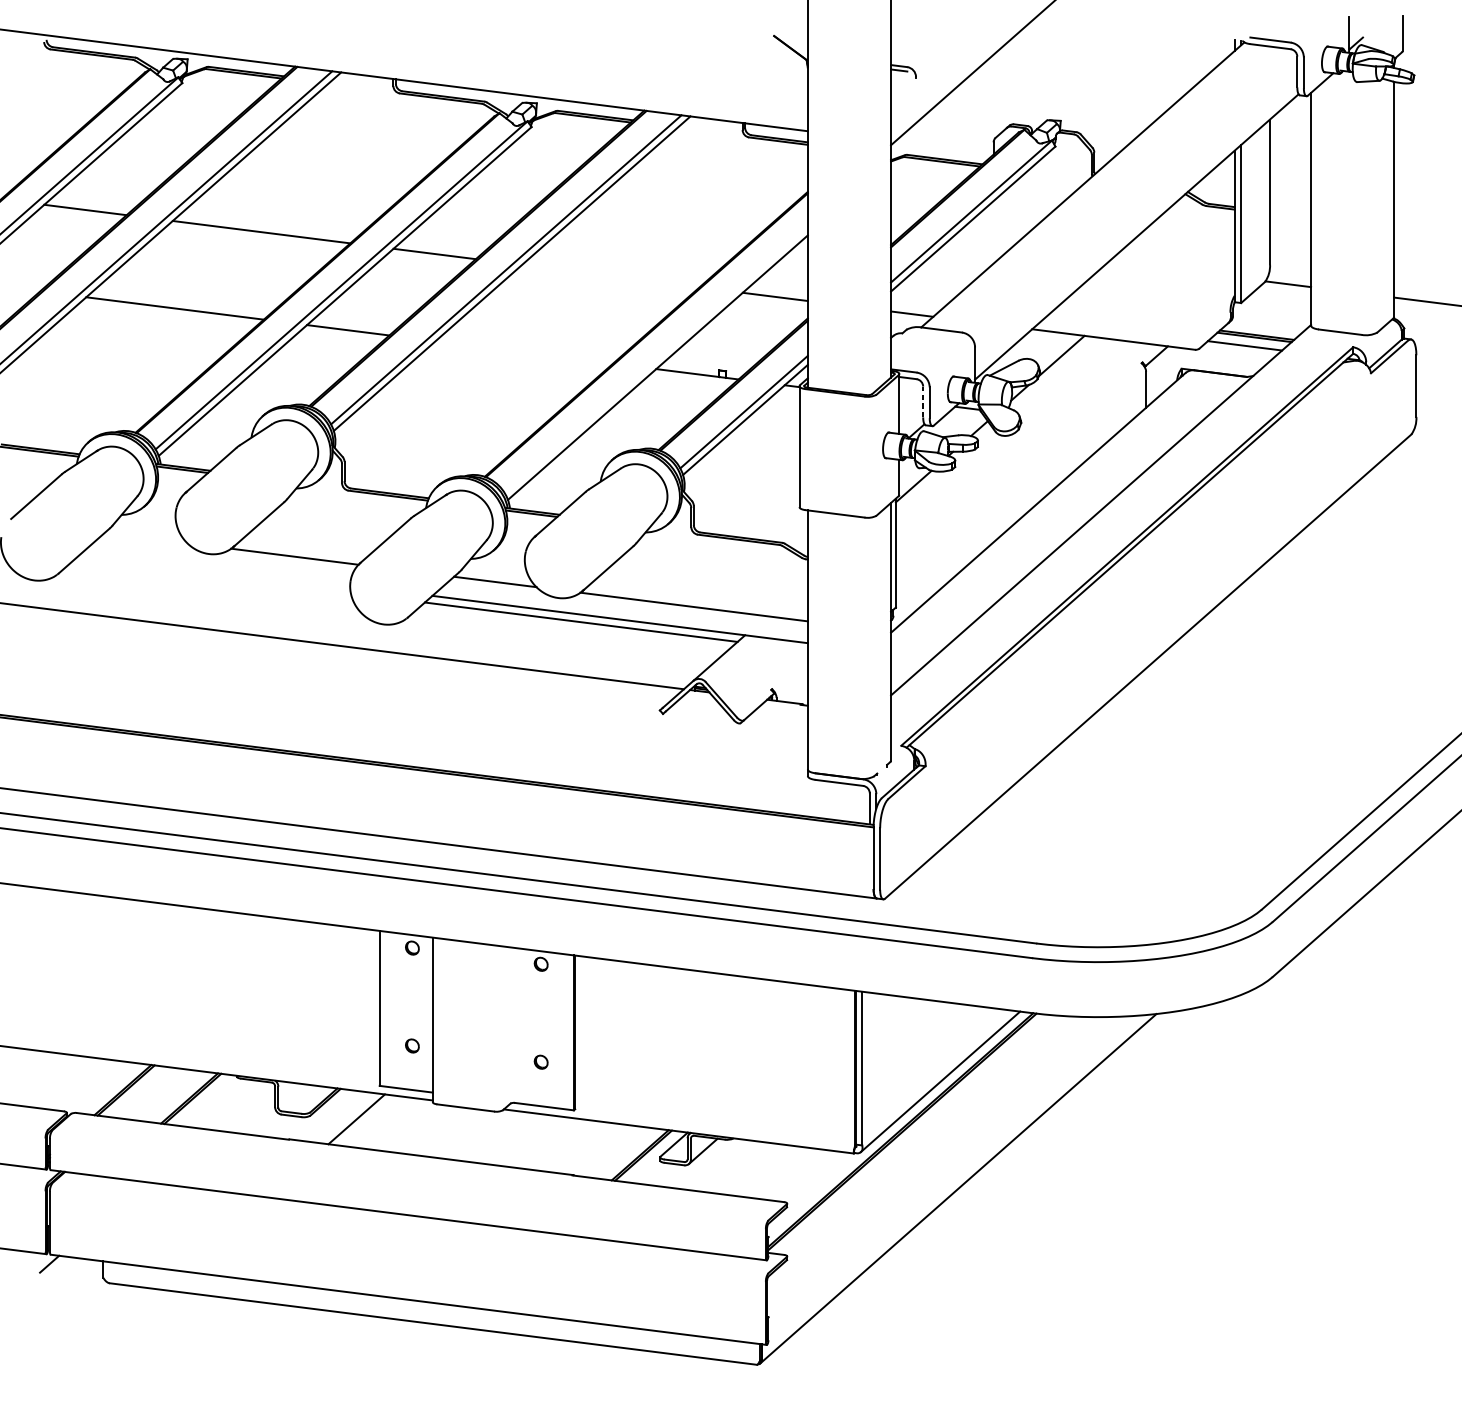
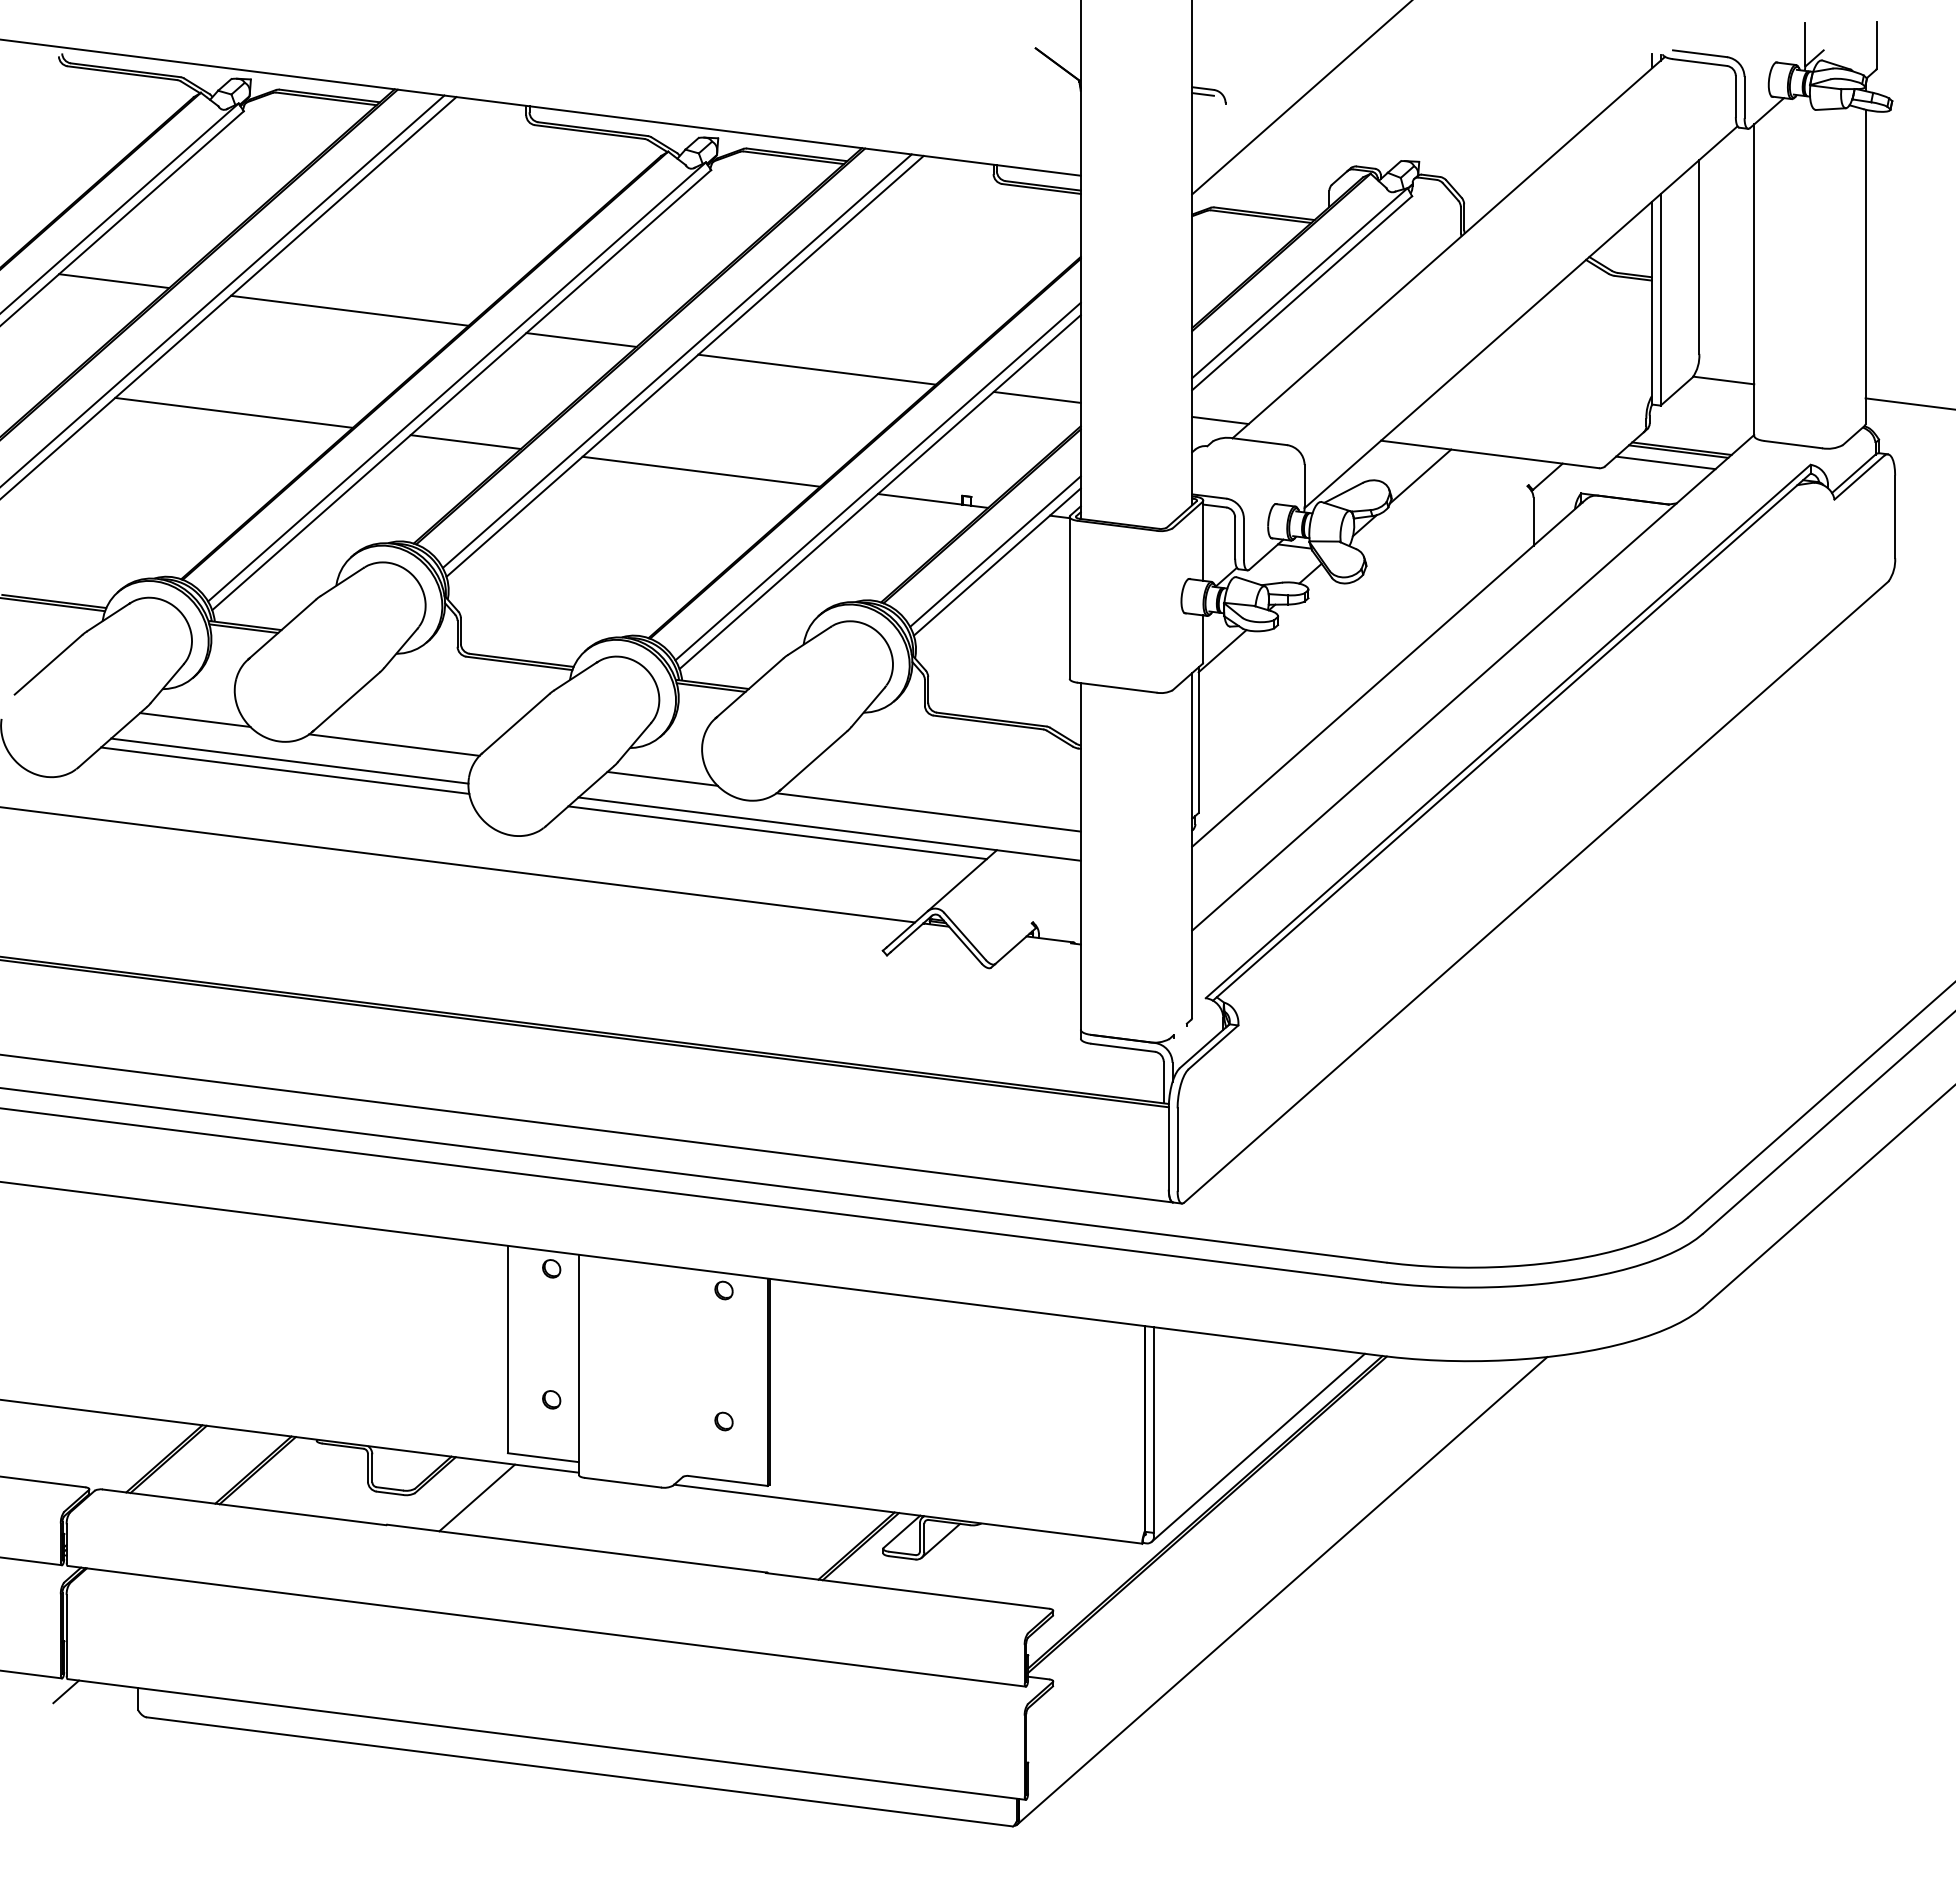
line: (611, 276) -> (817, 369), added
line: (524, 352) -> (701, 471), added
line: (655, 359) -> (877, 481), added
line: (923, 402) -> (1235, 538), dashed -> solid
line: (146, 537) -> (195, 719), added
line: (216, 568) -> (289, 760), added
line: (213, 575) -> (285, 770), added

